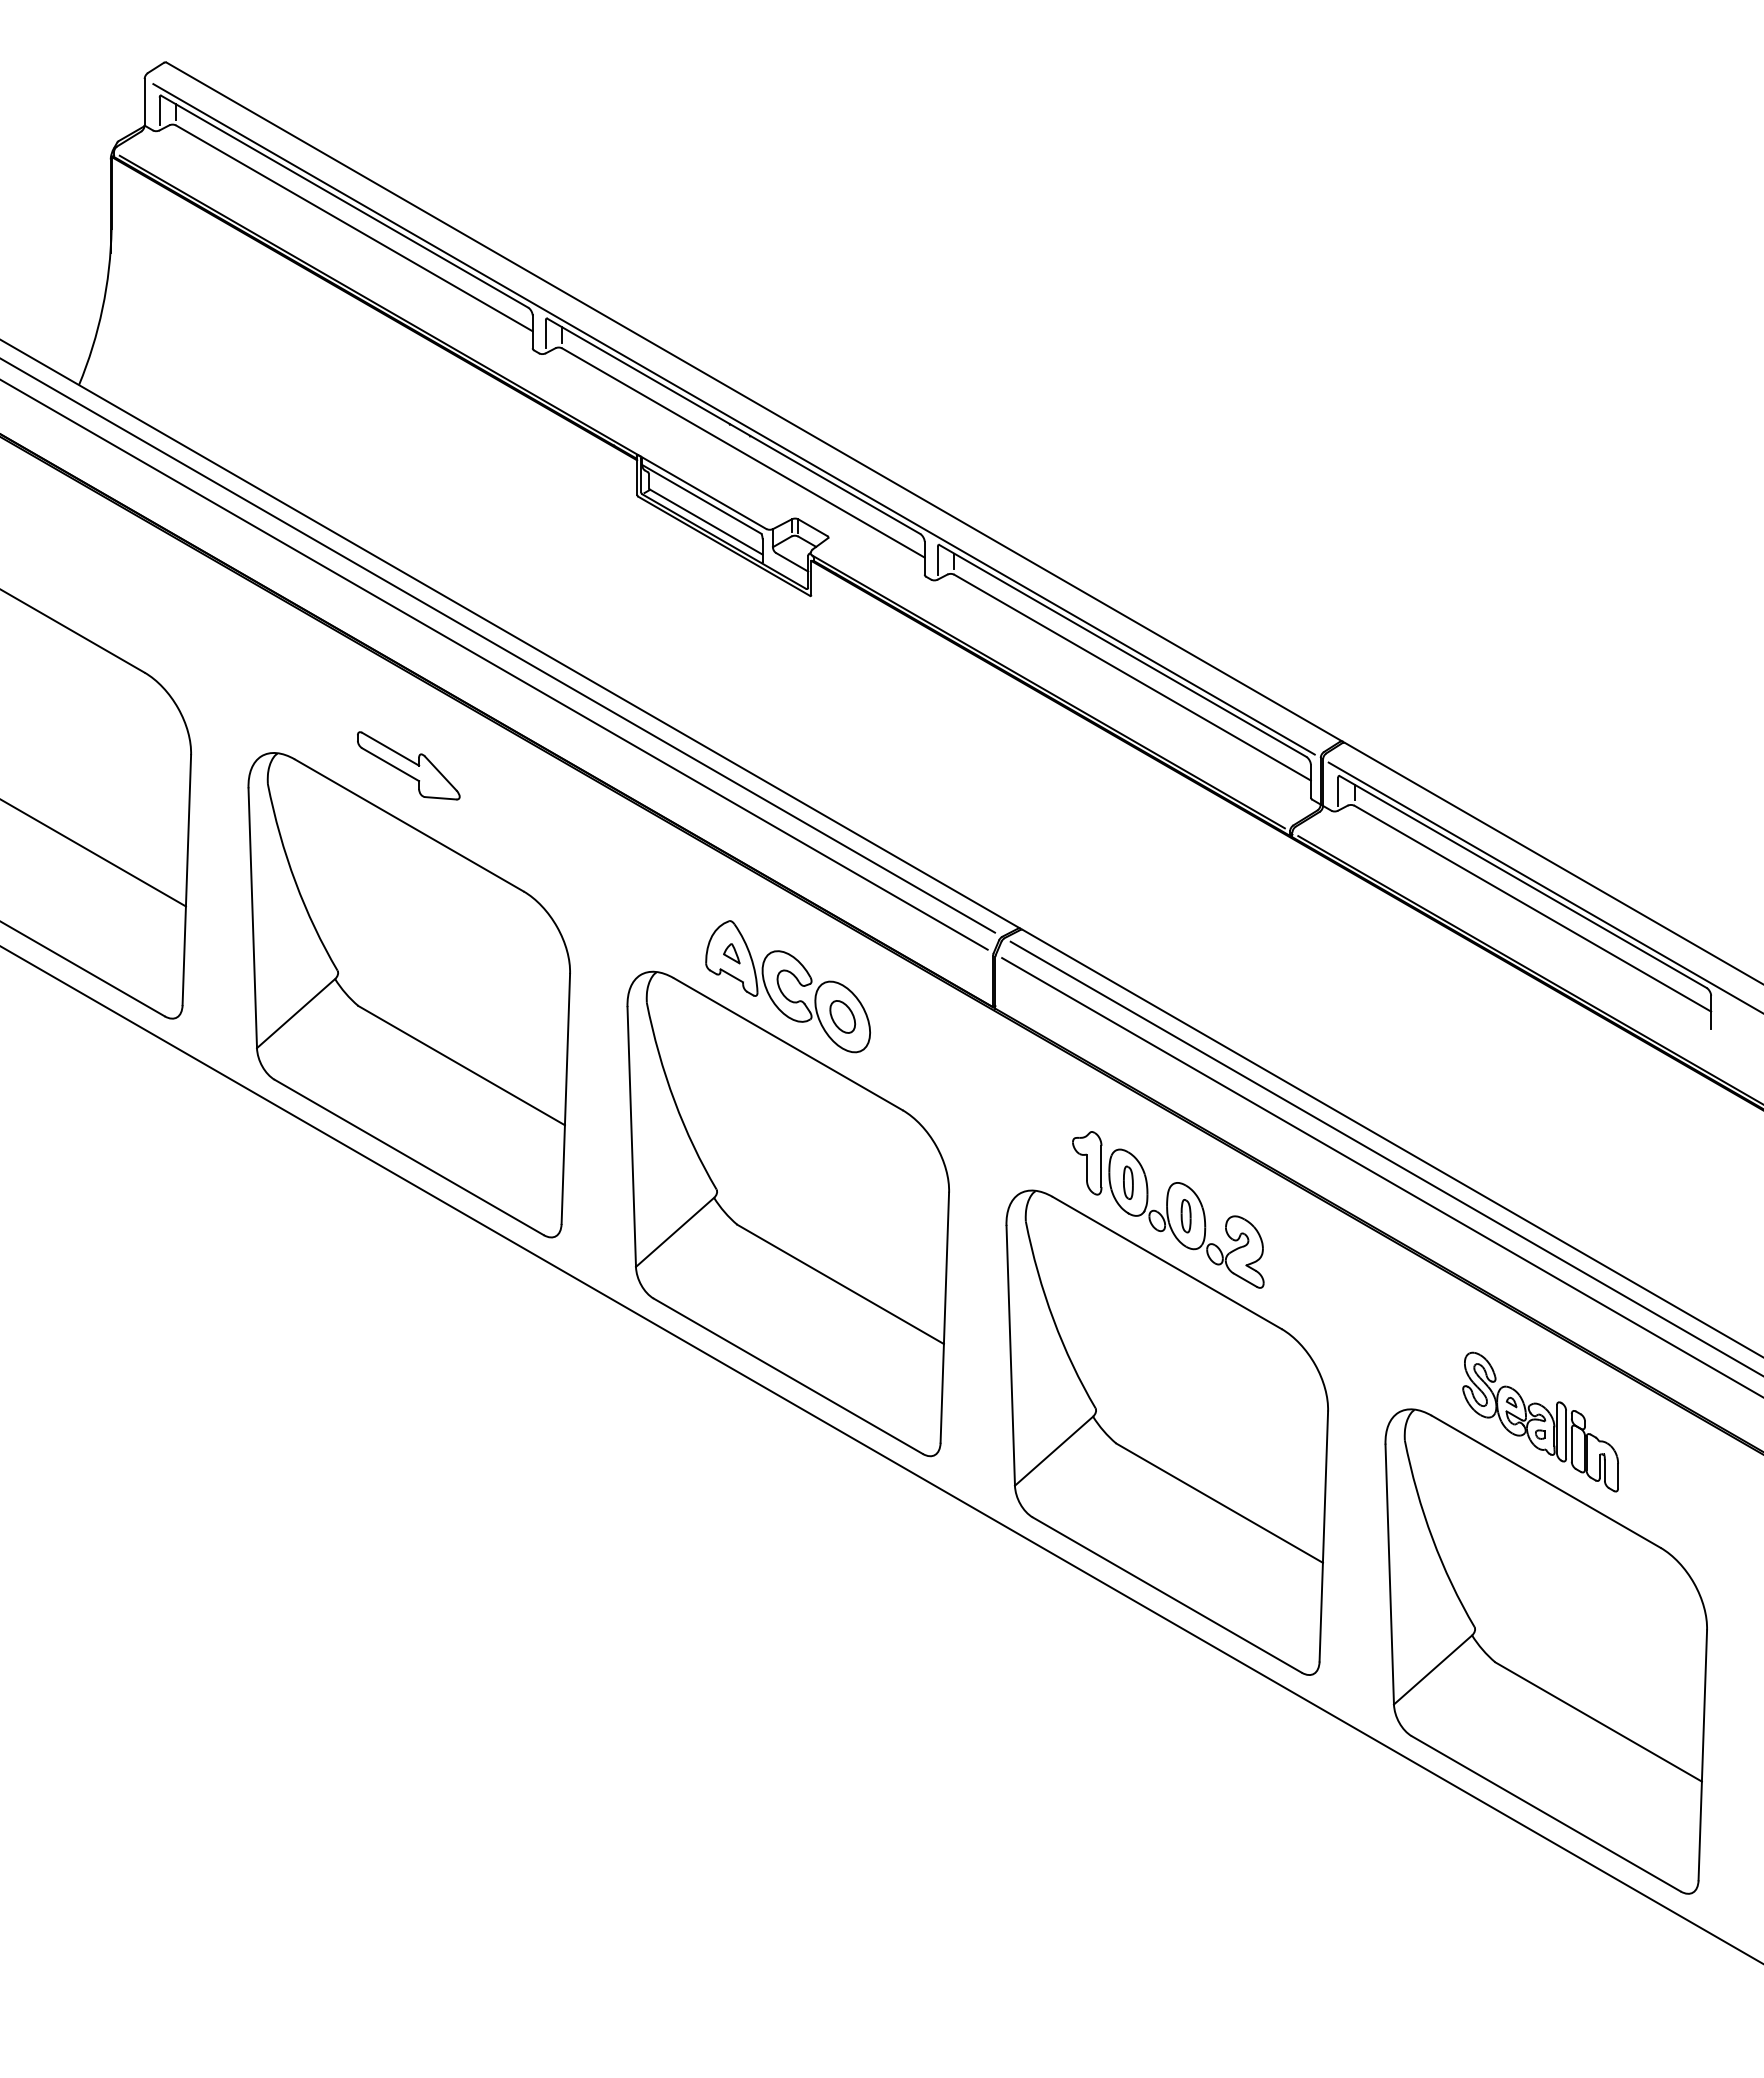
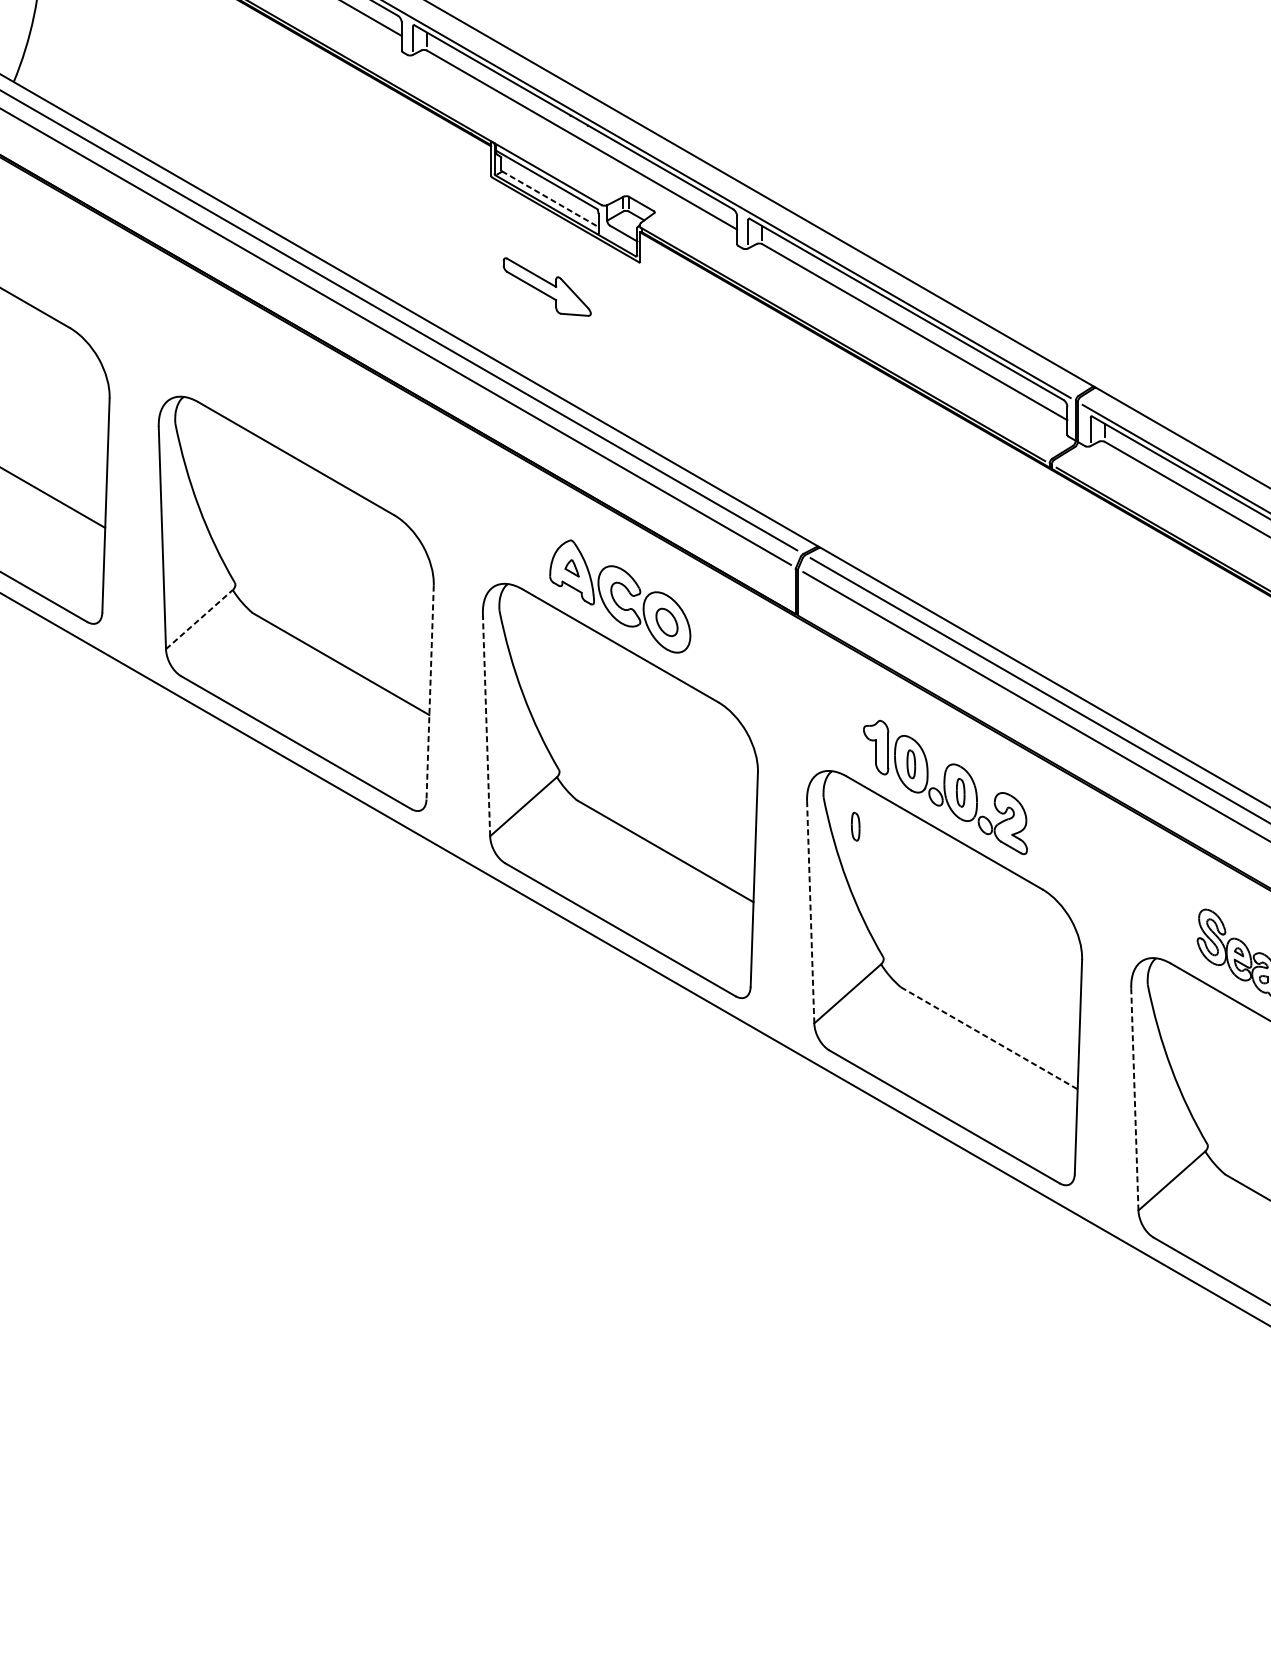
line: (706, 522) -> (550, 199), solid -> dashed
part: (408, 765) -> (547, 286), moved
line: (296, 1013) -> (199, 619), solid -> dashed
line: (565, 1099) -> (429, 693), solid -> dashed
line: (631, 1137) -> (486, 725), solid -> dashed
part: (1063, 1255) -> (855, 826), added
line: (1010, 1355) -> (810, 912), solid -> dashed
line: (1220, 1503) -> (990, 1038), solid -> dashed
line: (1389, 1574) -> (1134, 1099), solid -> dashed

